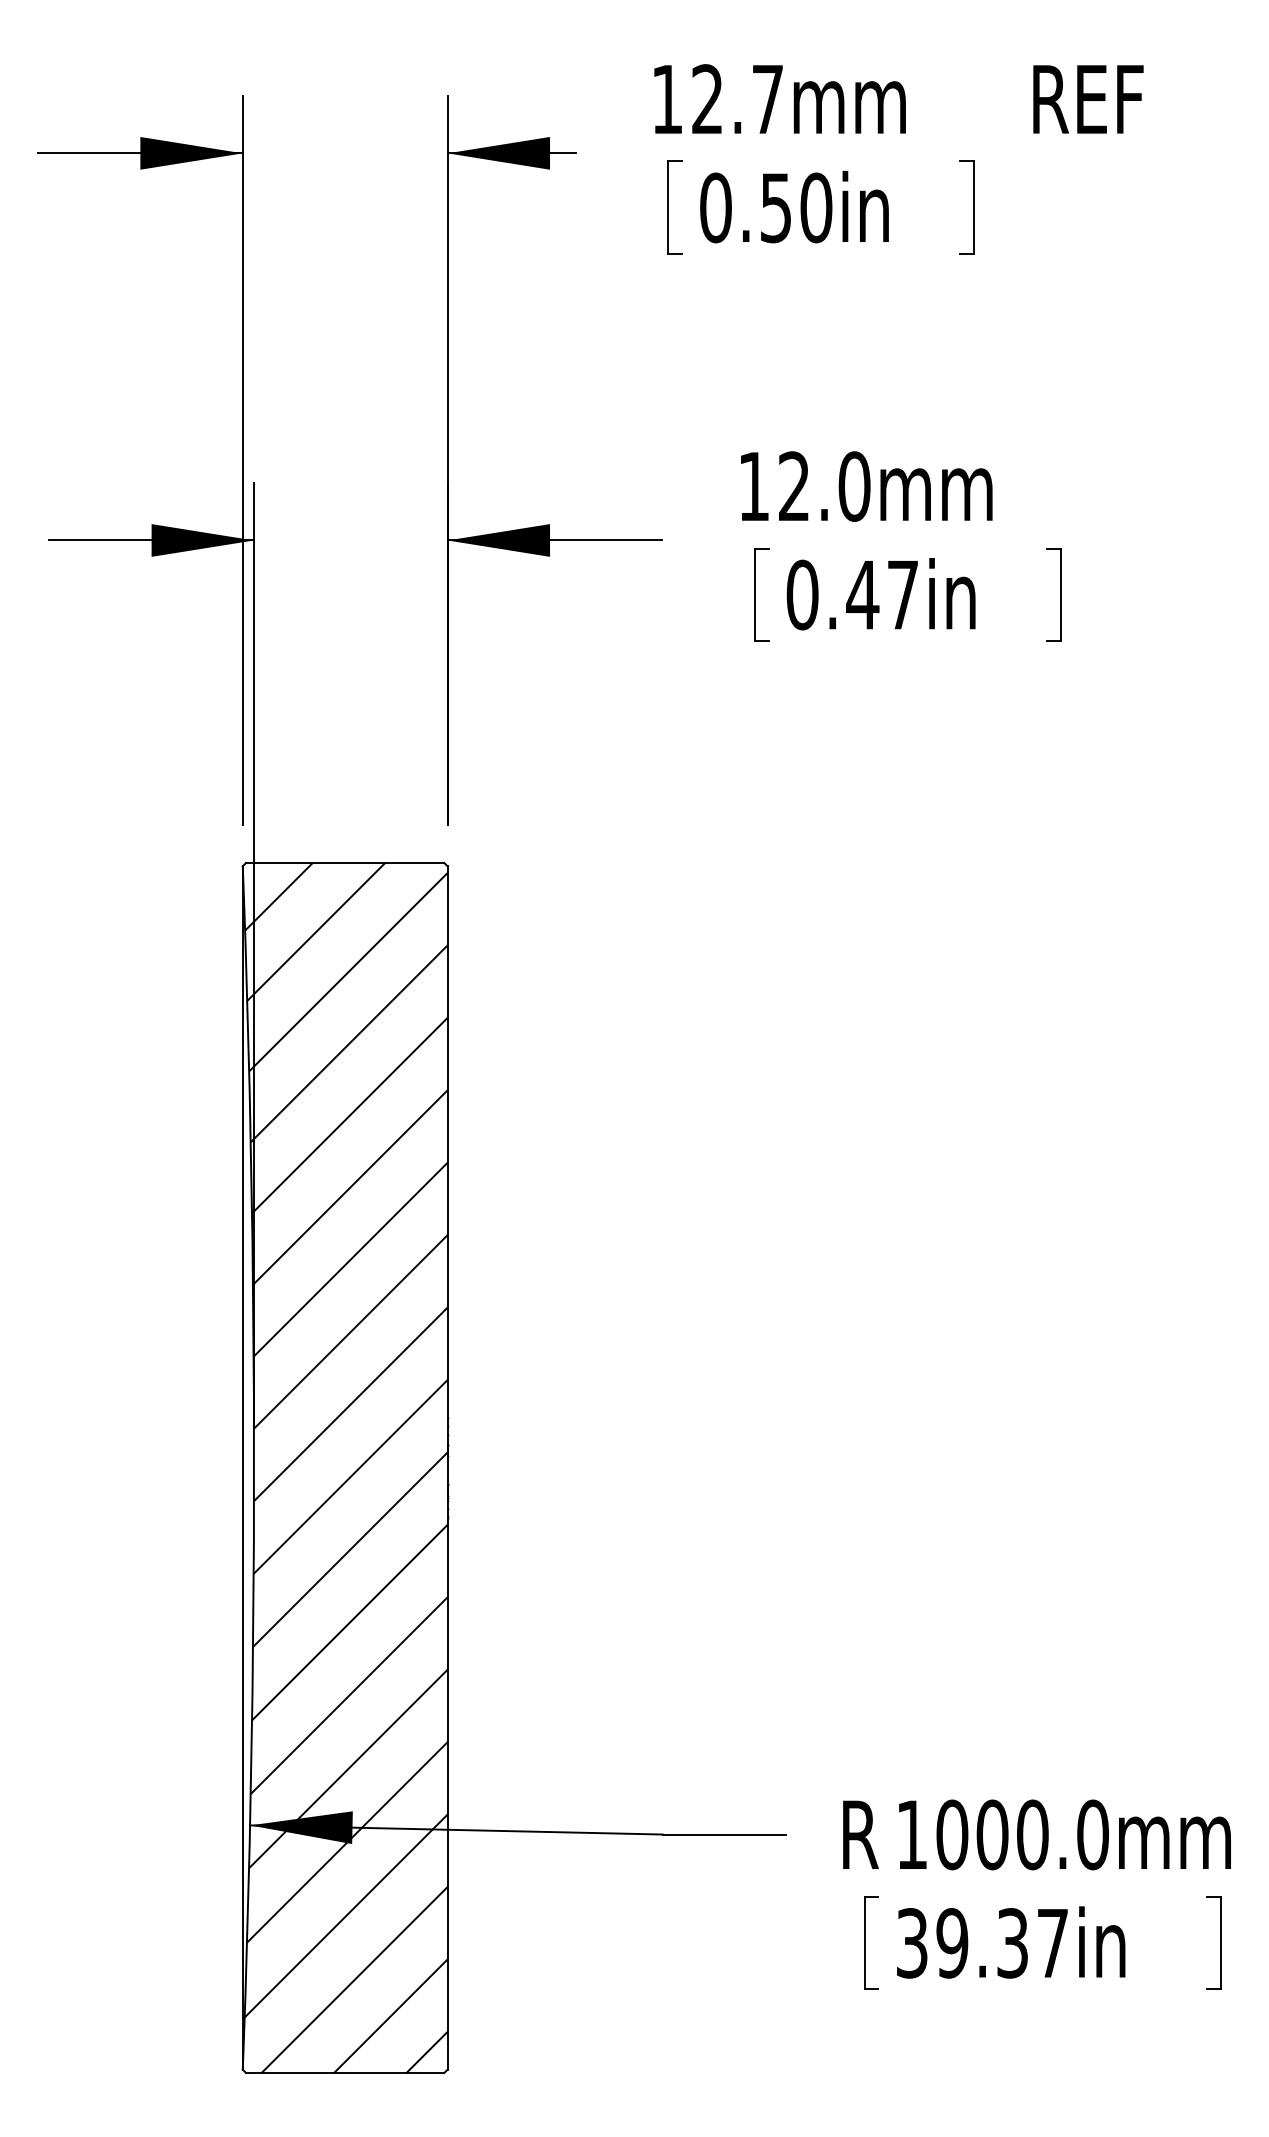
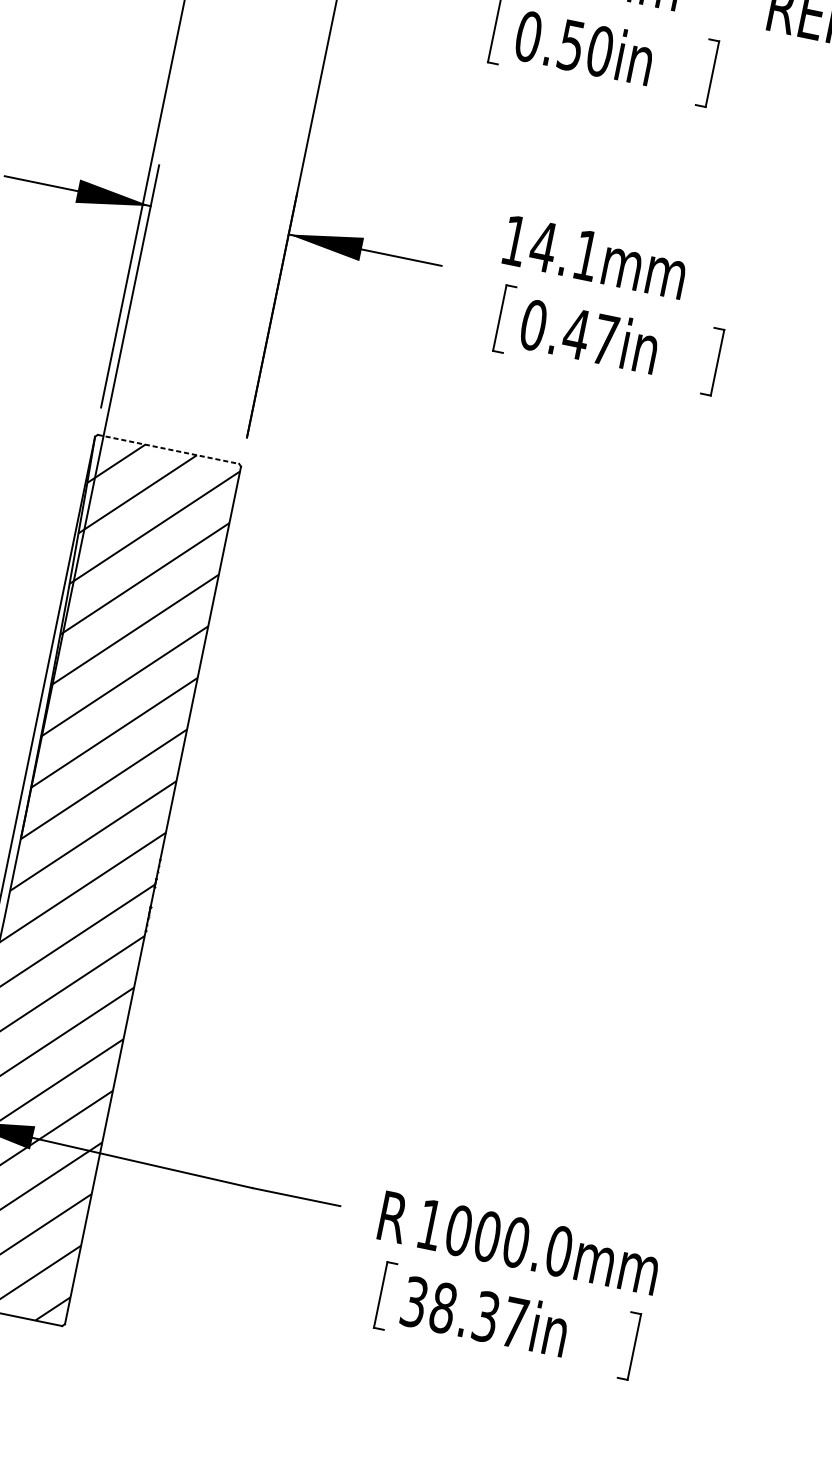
text: (823, 486) -> (564, 251), 12.0mm -> 14.1mm
line: (345, 863) -> (168, 449), solid -> dashed
text: (952, 1943) -> (443, 1308), 39.37in -> 38.37in

